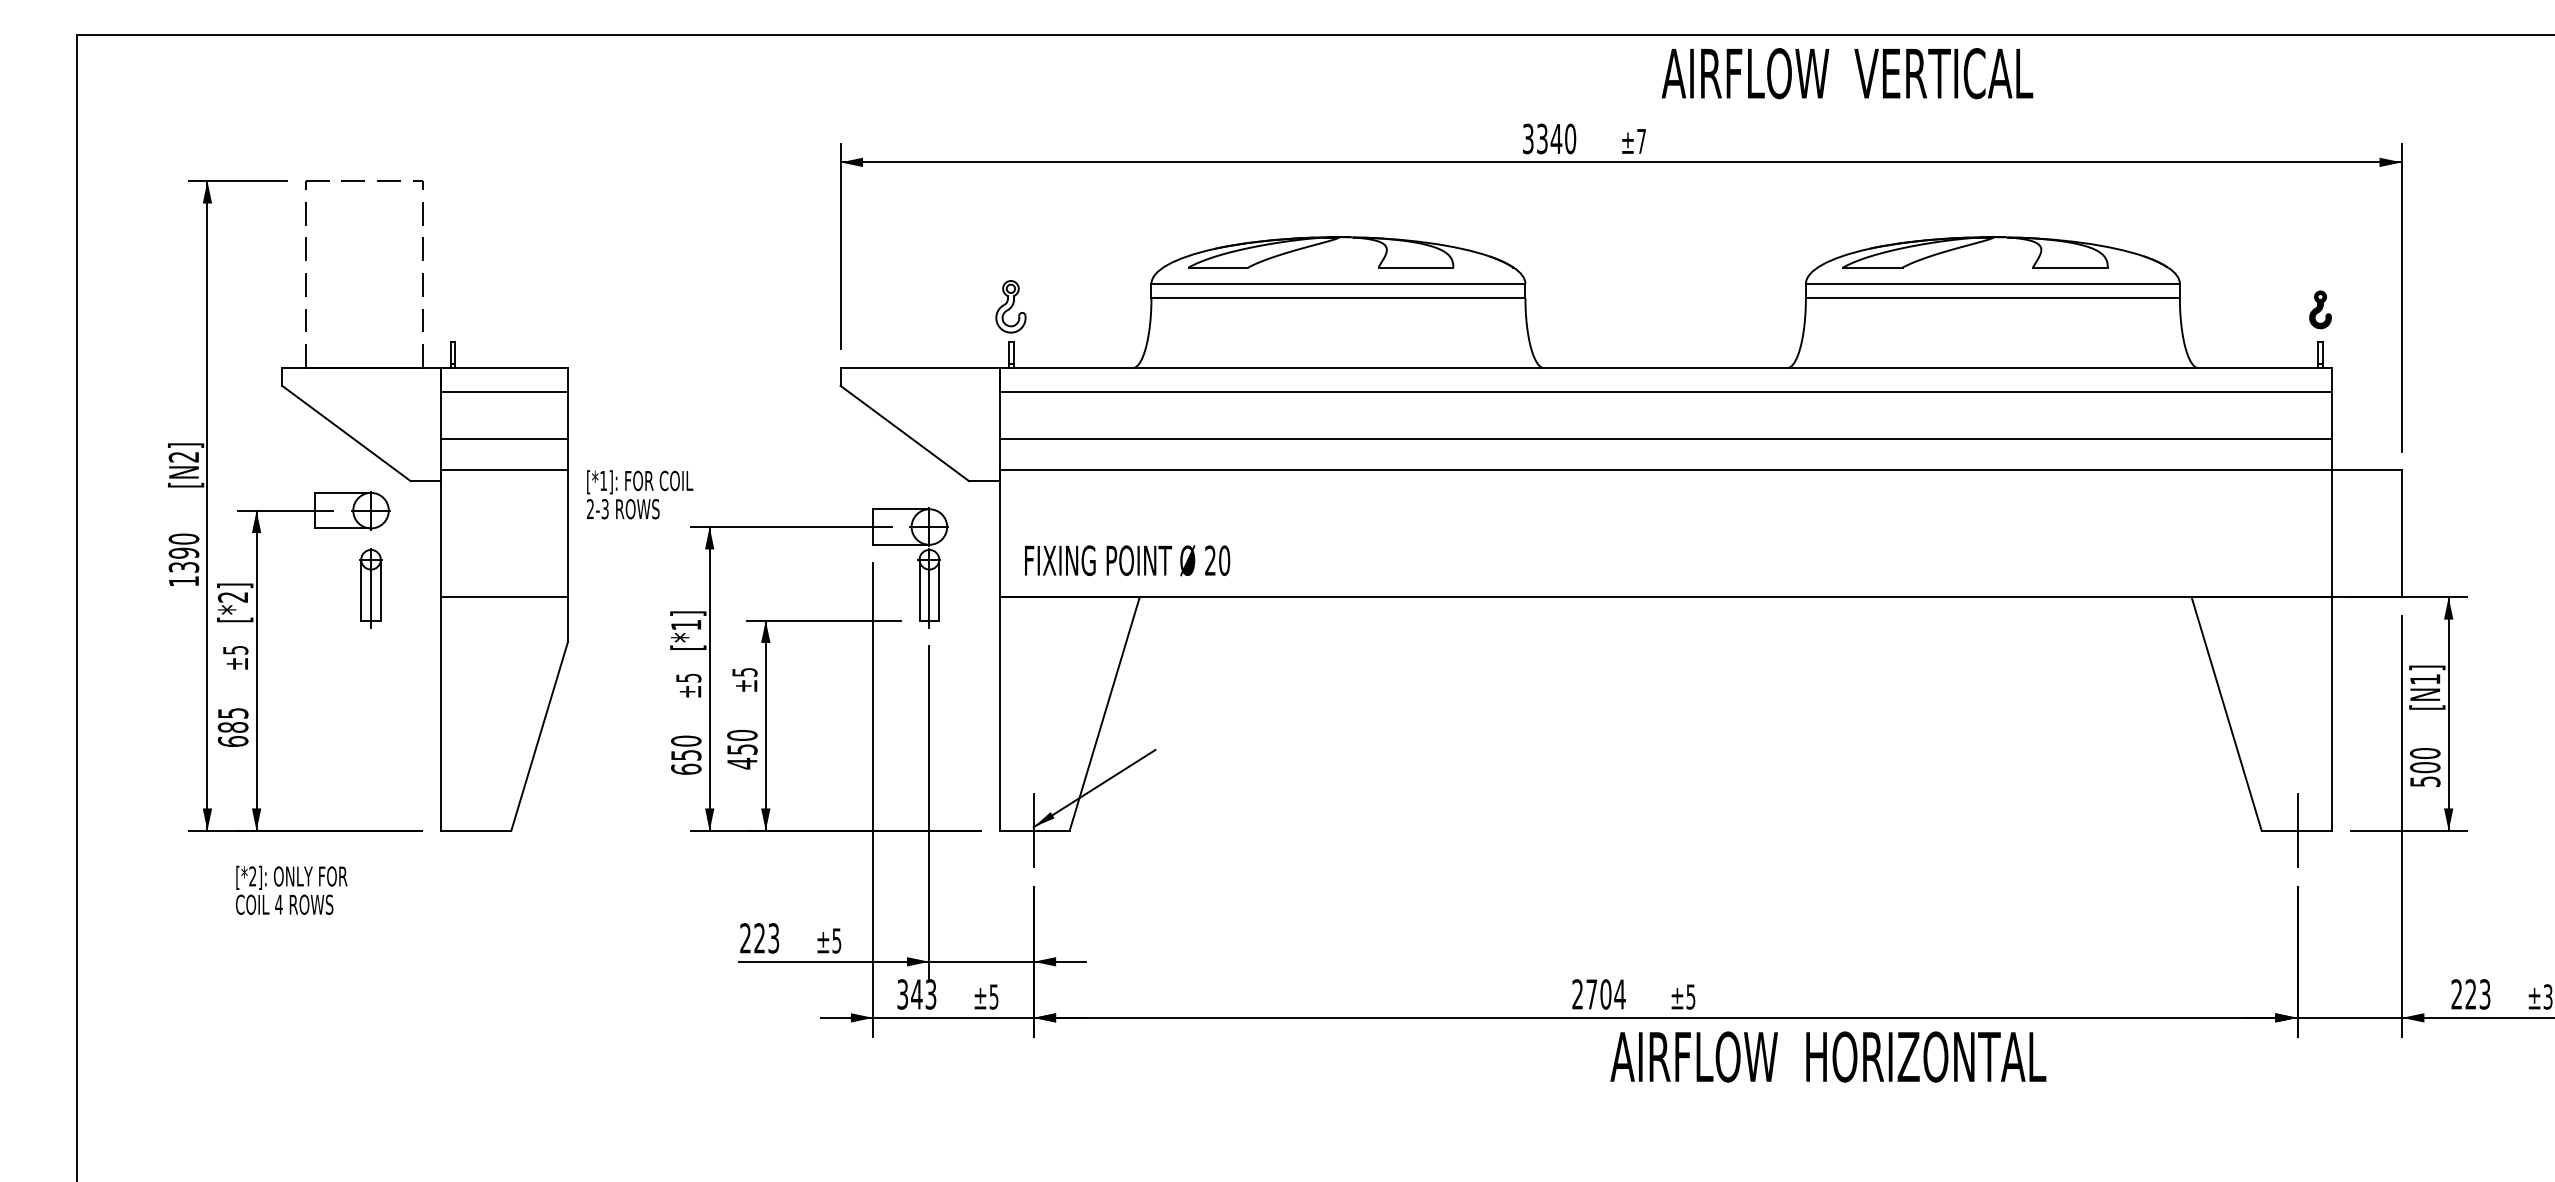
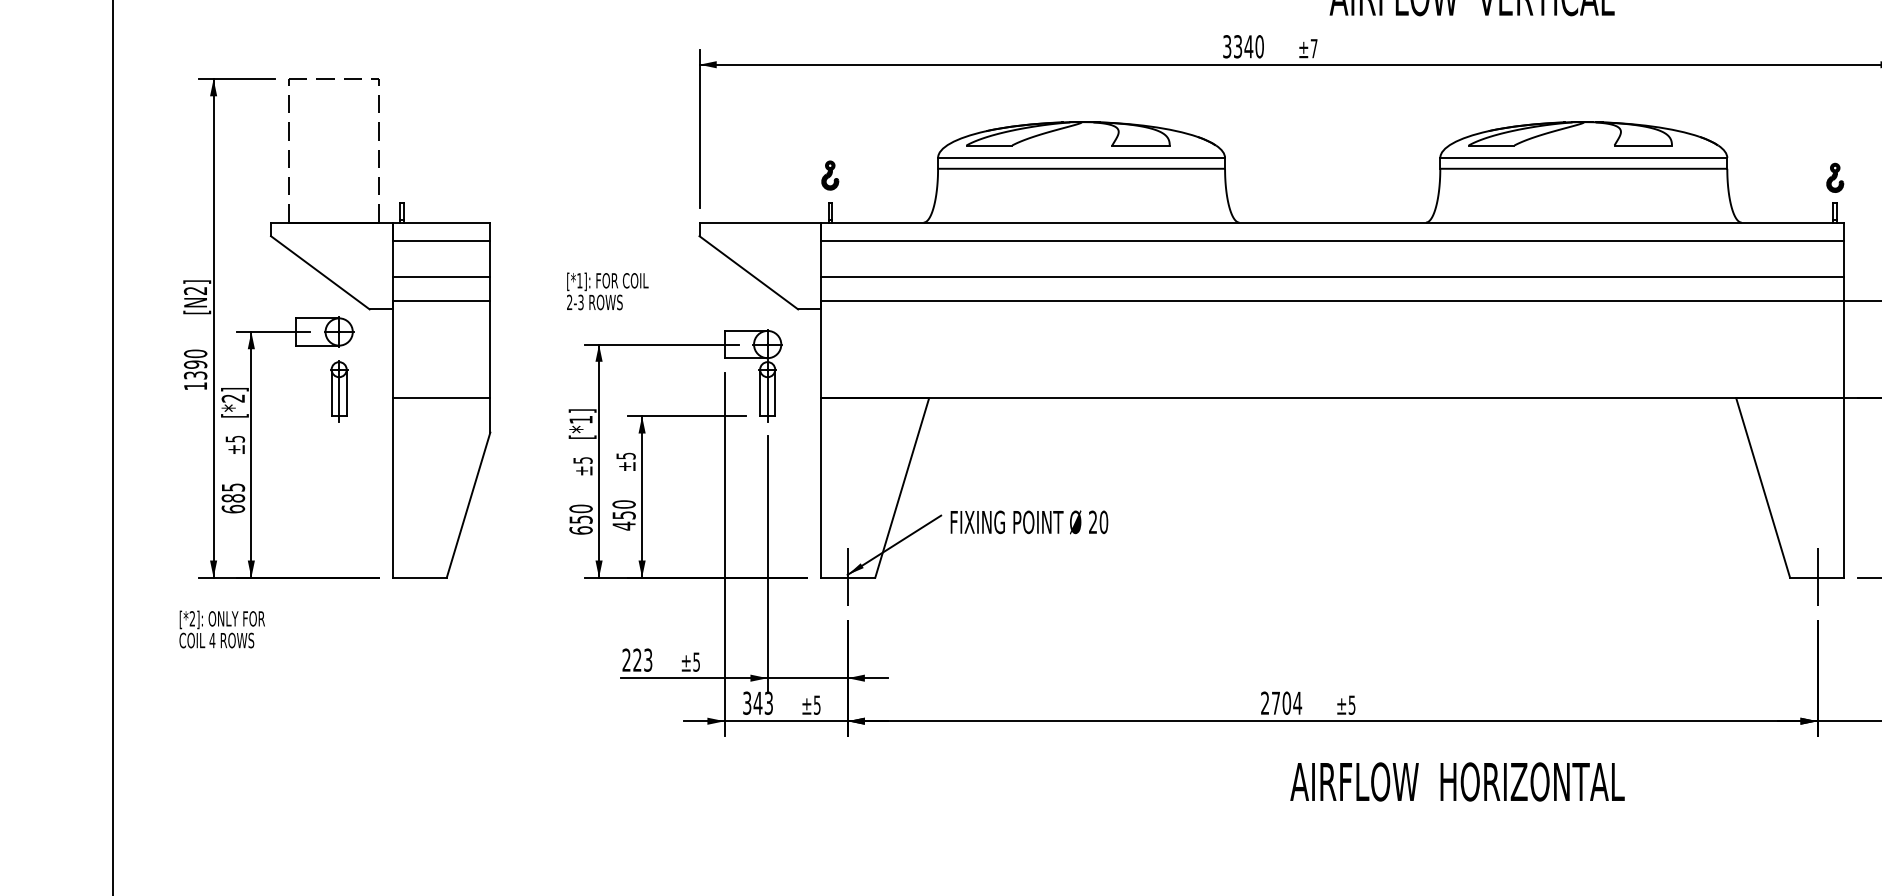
part: (1010, 306) -> (829, 175), size x0.71
text: (640, 494) -> (608, 291), moved
text: (1127, 560) -> (1029, 522), moved
text: (291, 889) -> (222, 628), moved
text: (1828, 1056) -> (1457, 781), moved

